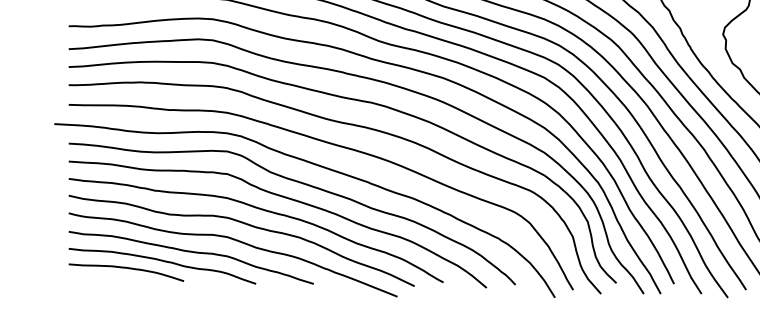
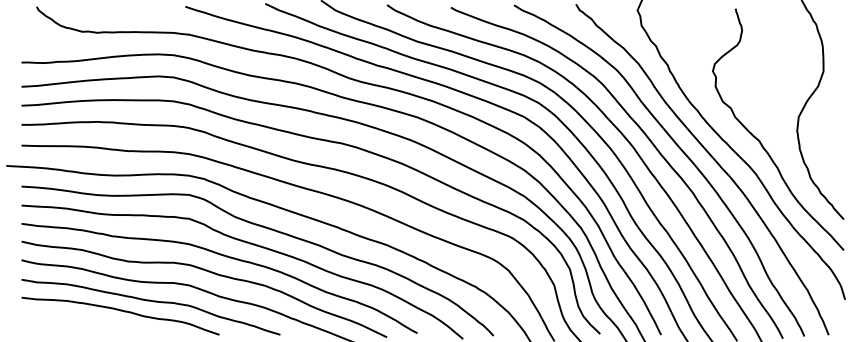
curve: (126, 268) -> (82, 318), removed

